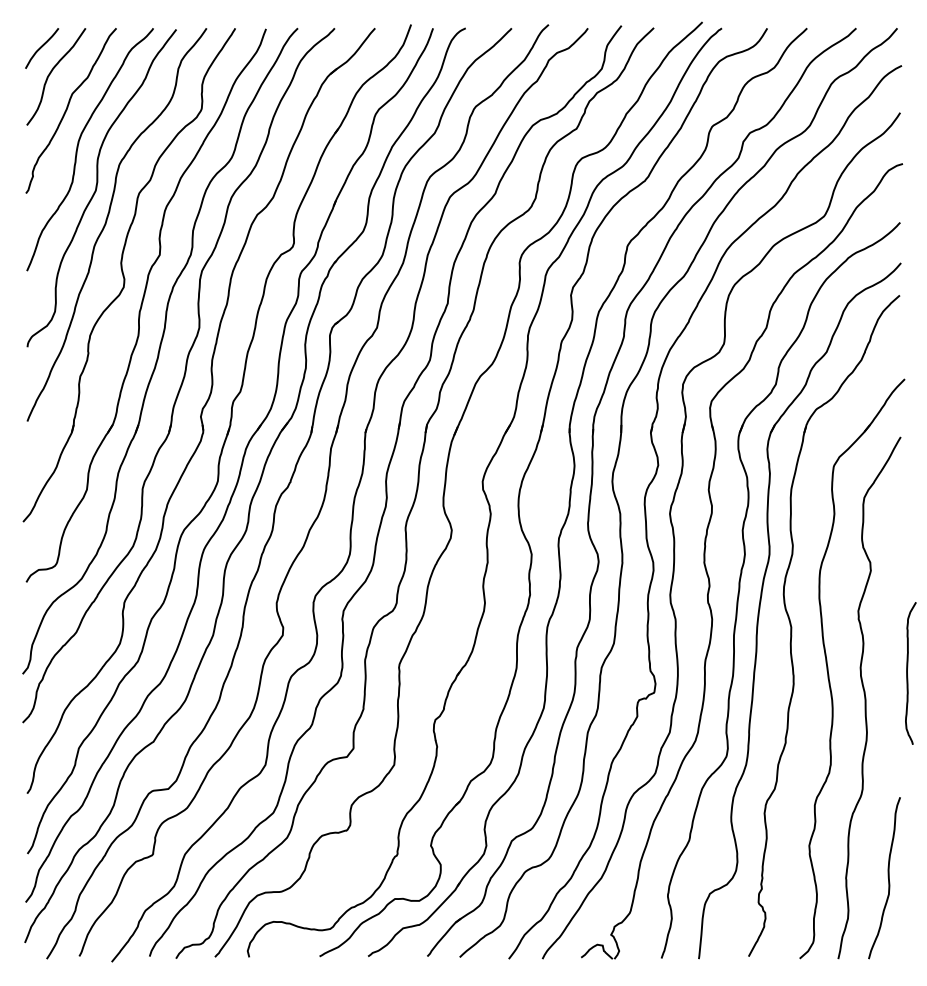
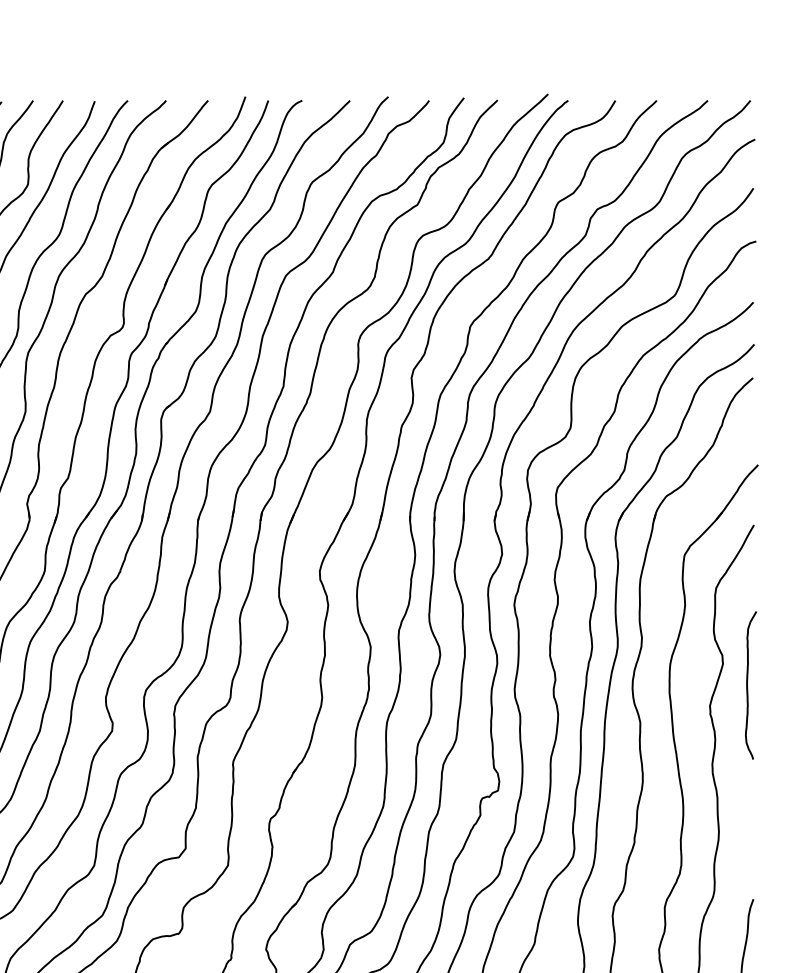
curve: (907, 673) -> (747, 685), moved

